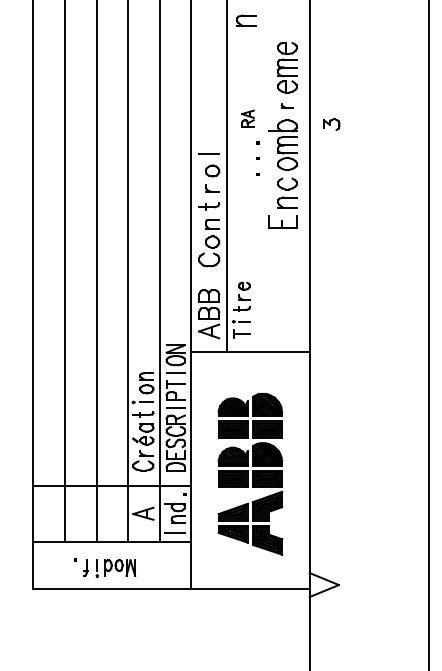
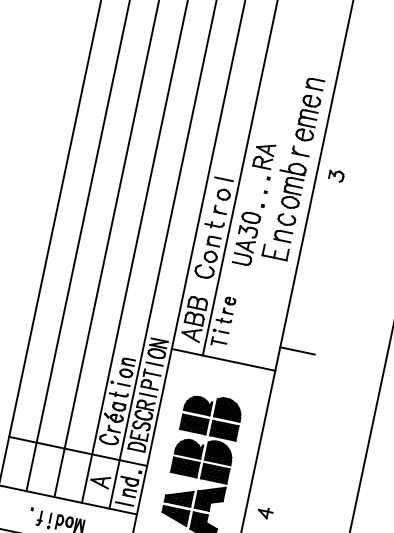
part: (246, 20) -> (315, 84), moved
part: (287, 105) -> (301, 151), size x1.67
part: (247, 118) -> (263, 155), size x1.67
part: (247, 213) -> (246, 238), added
line: (329, 325) -> (297, 351), added
part: (331, 510) -> (265, 513), added

